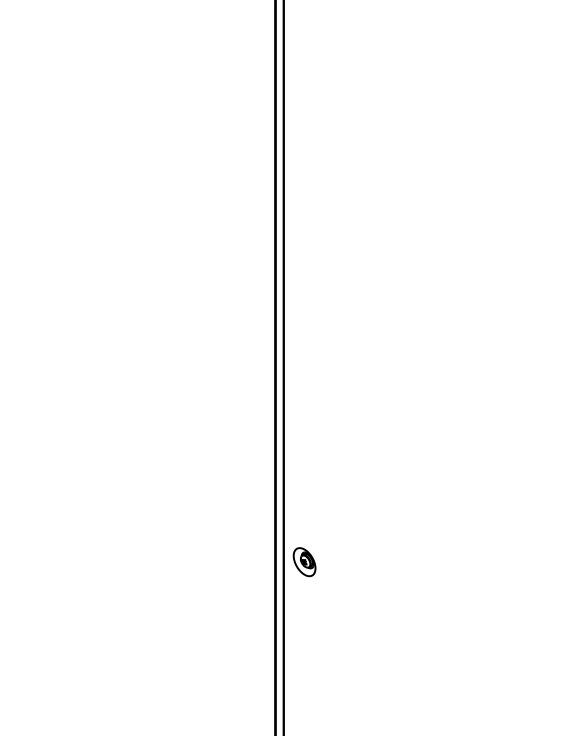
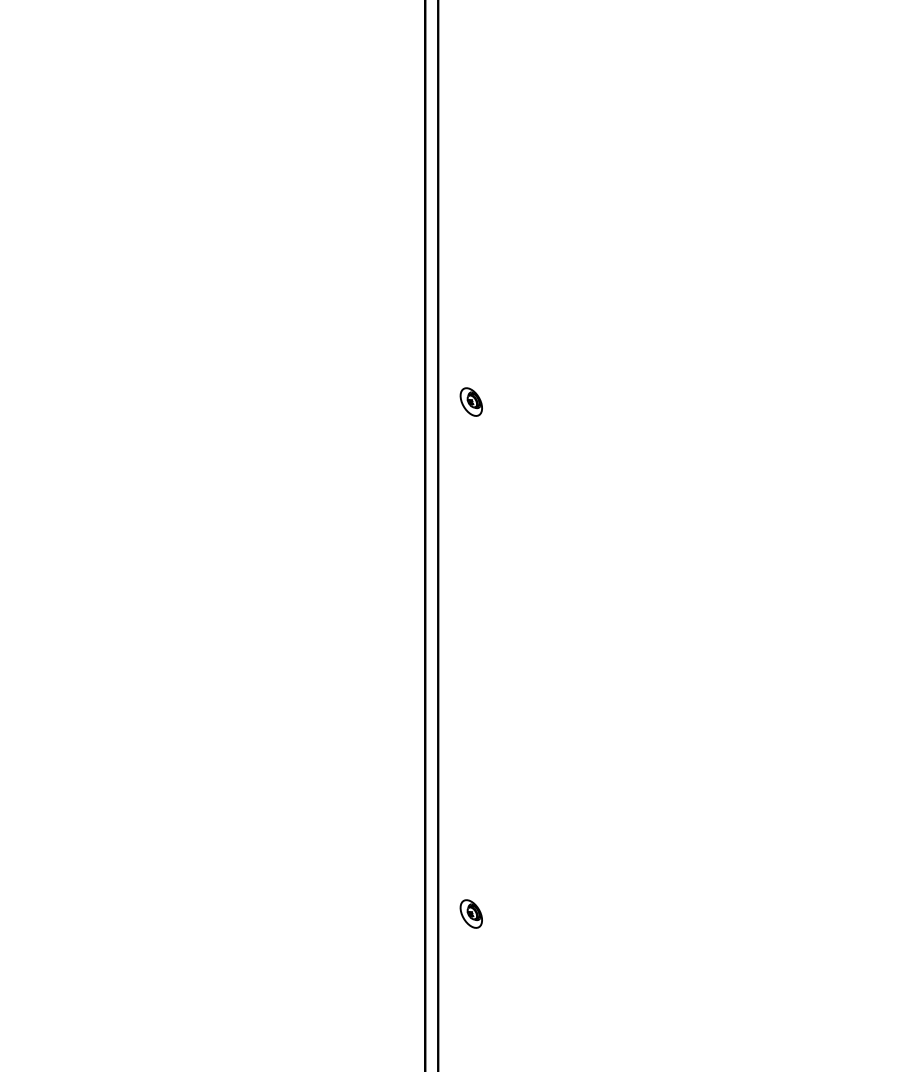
part: (304, 237) -> (470, 401), added
part: (304, 561) -> (470, 913), size x0.62

